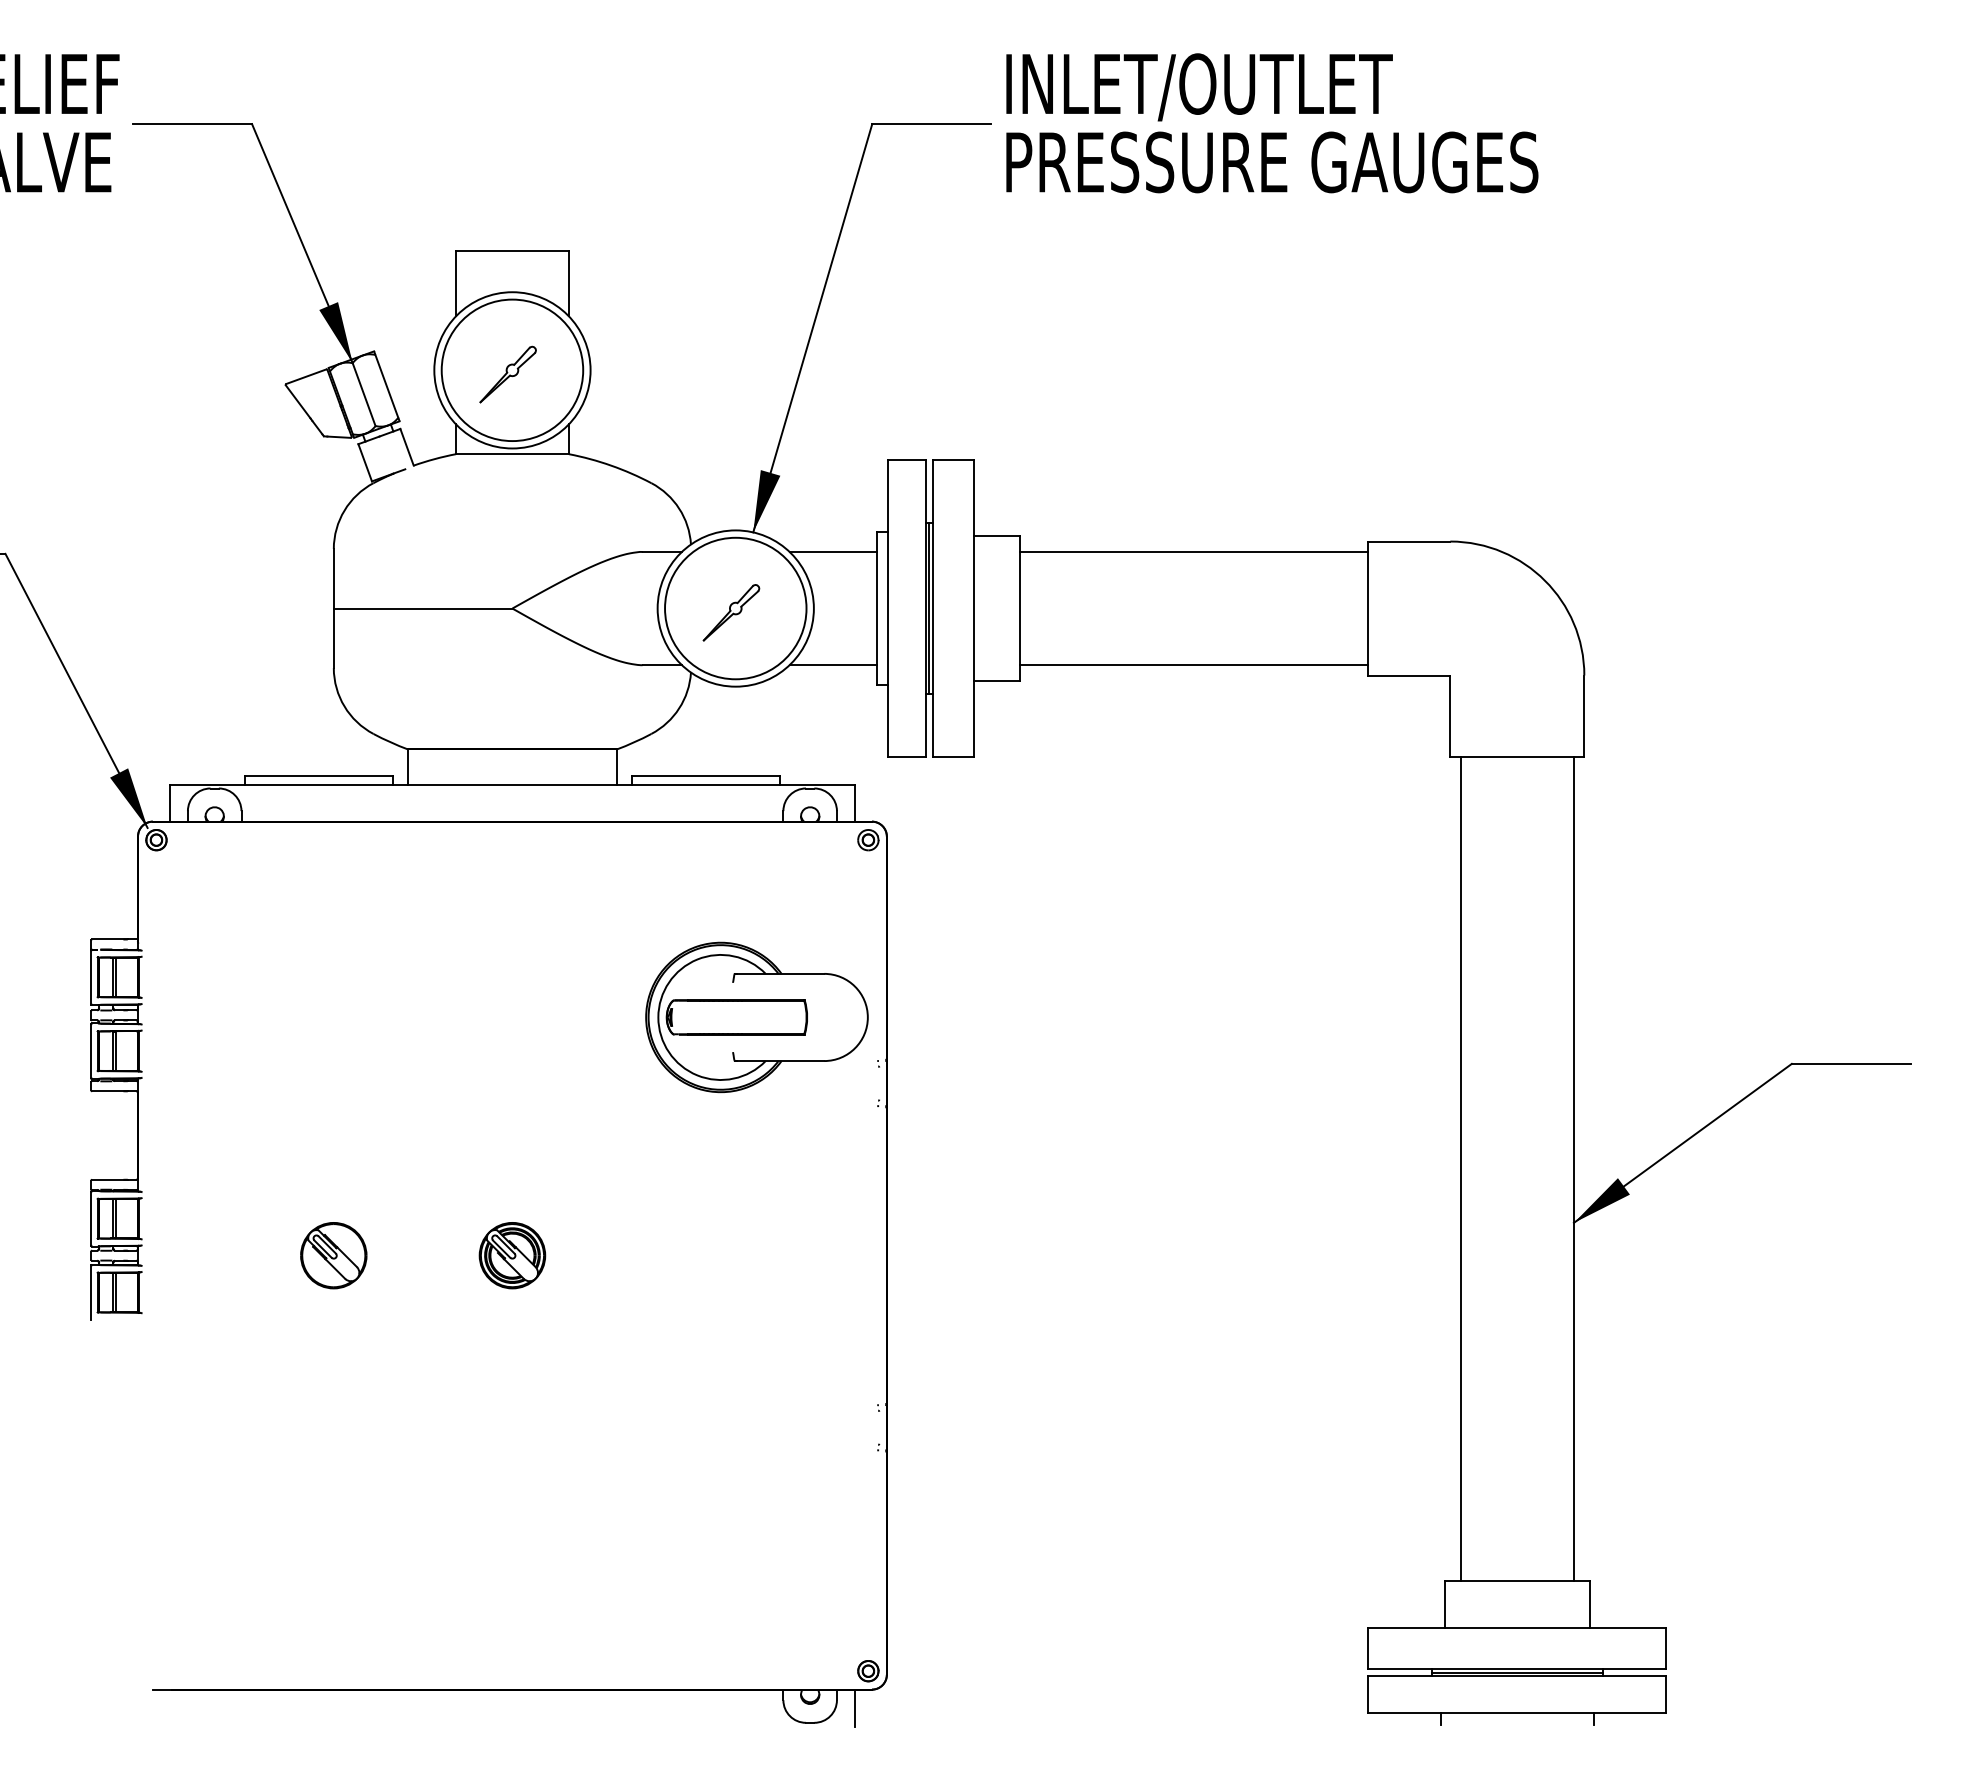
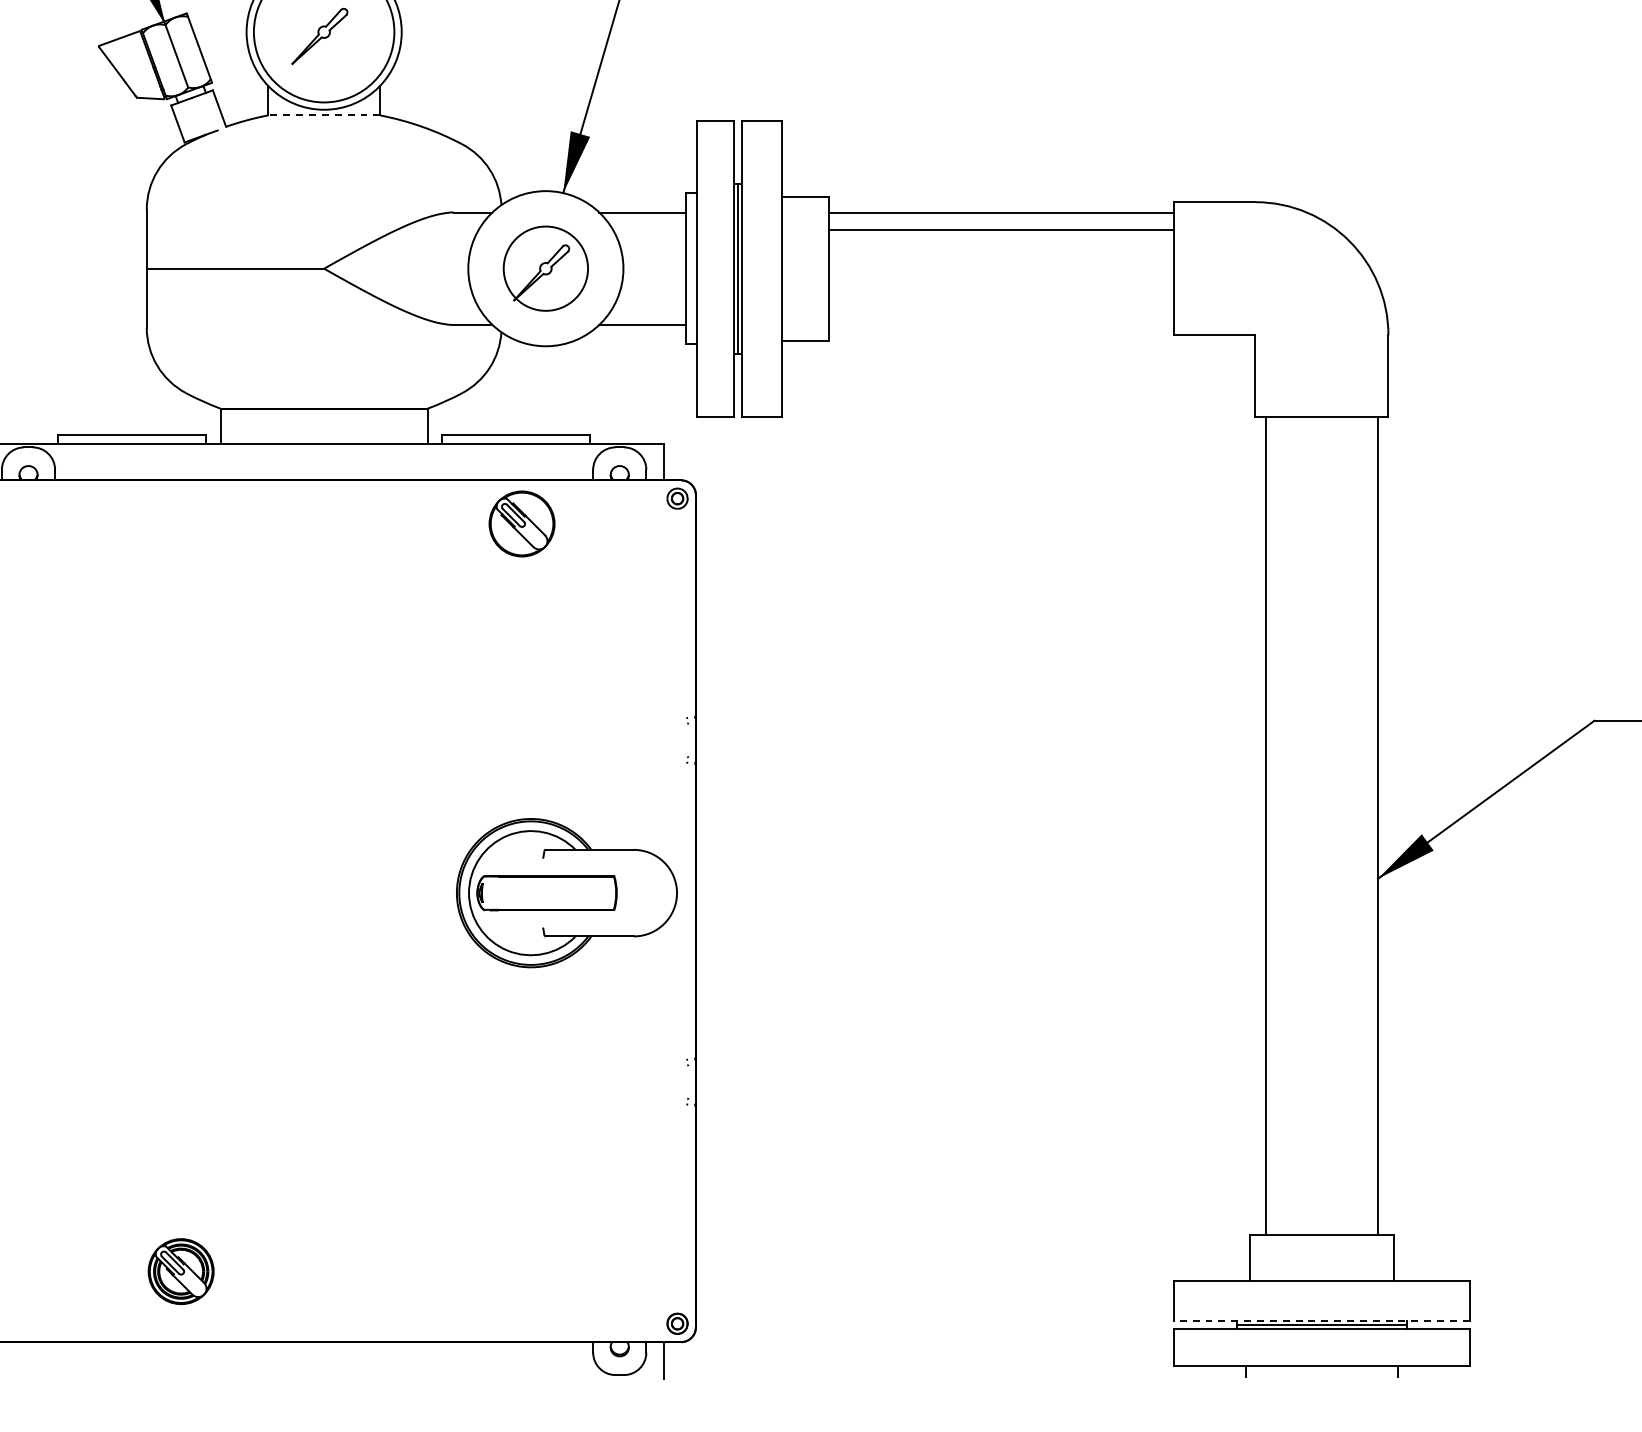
line: (512, 454) -> (324, 115), solid -> dashed
circle: (735, 608) -> (545, 268), size x0.6
line: (1194, 665) -> (1001, 229), moved
part: (756, 1017) -> (566, 893), moved
part: (333, 1255) -> (521, 523), moved
part: (512, 1255) -> (181, 1271), moved
line: (1517, 1668) -> (1322, 1321), solid -> dashed

